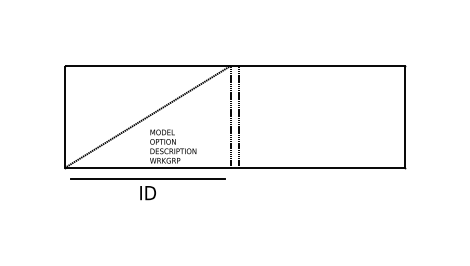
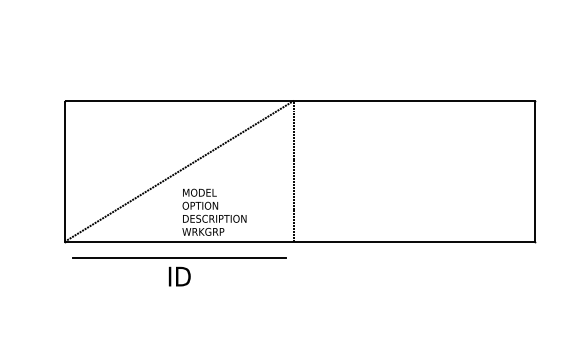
line: (239, 116) -> (306, 170), removed

